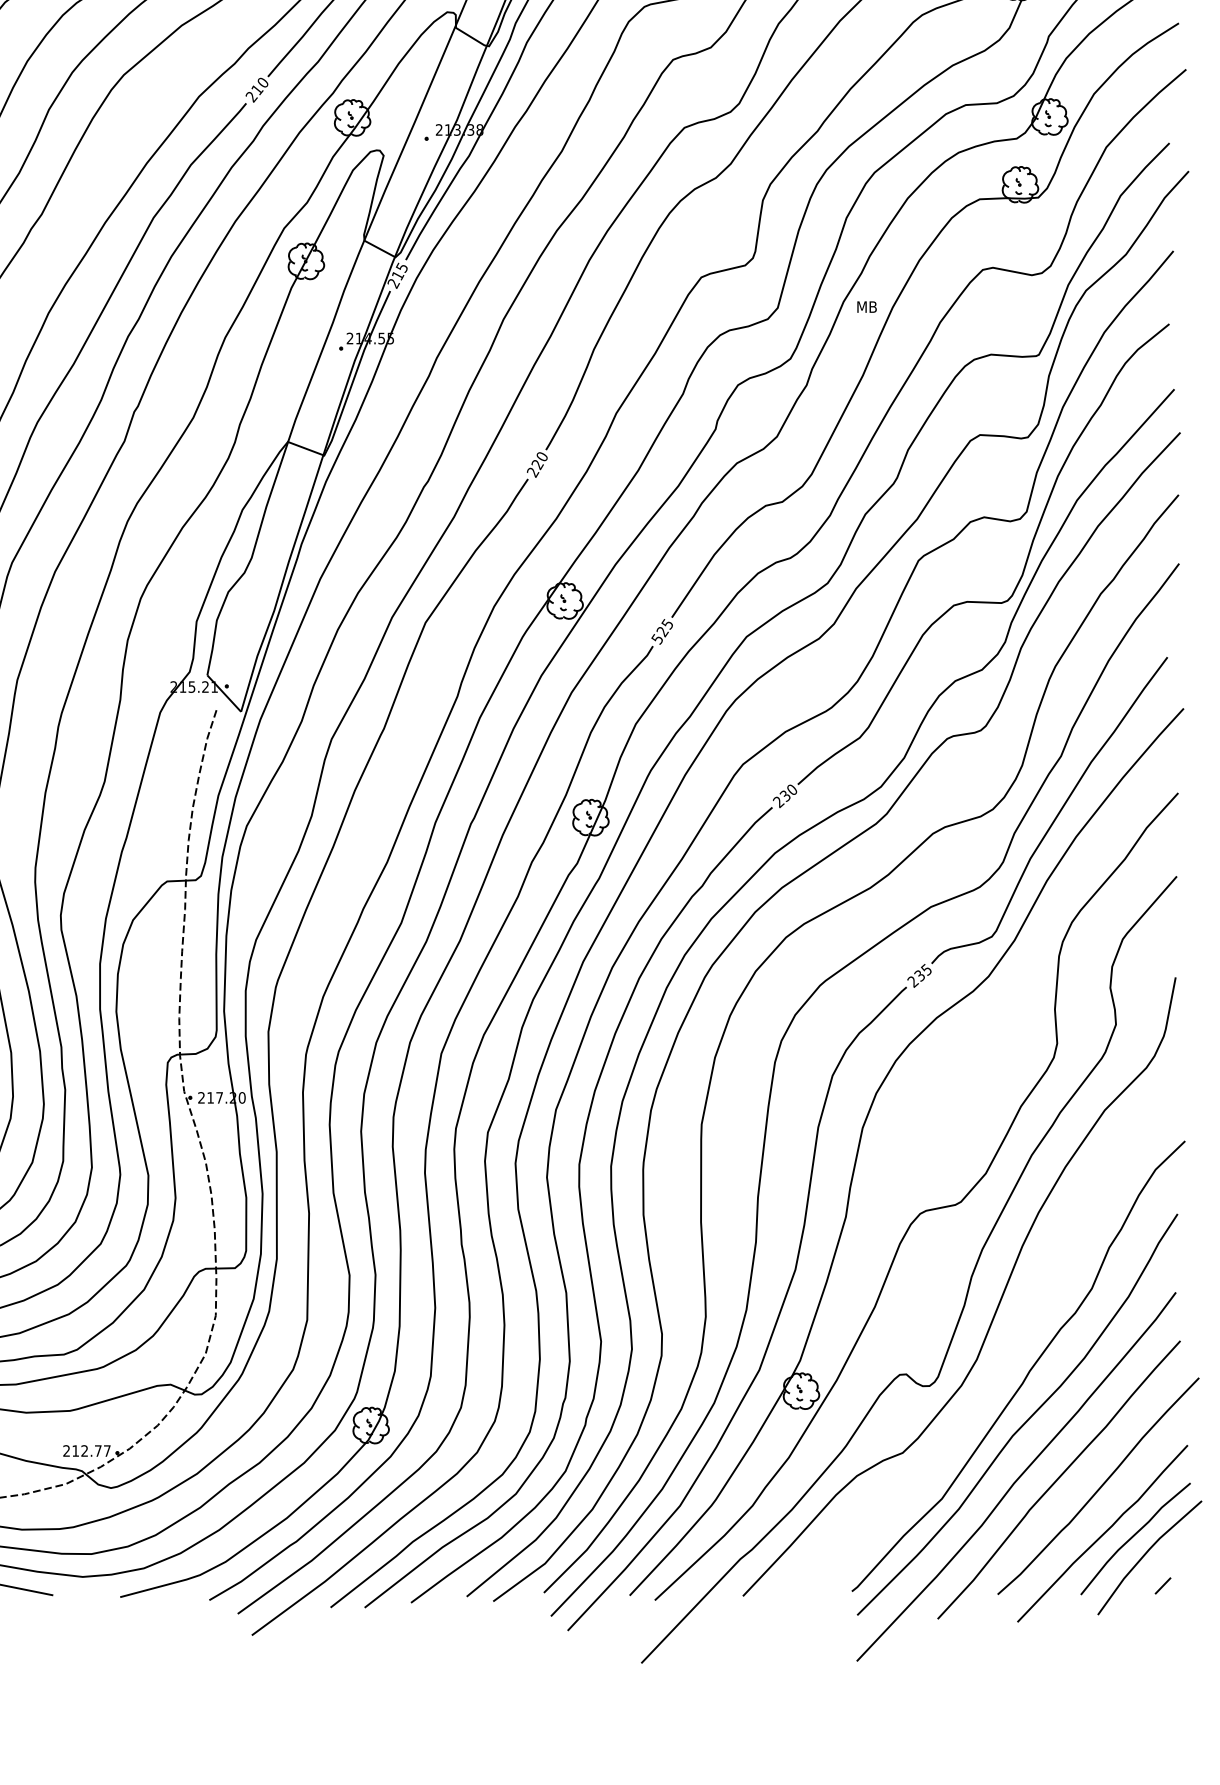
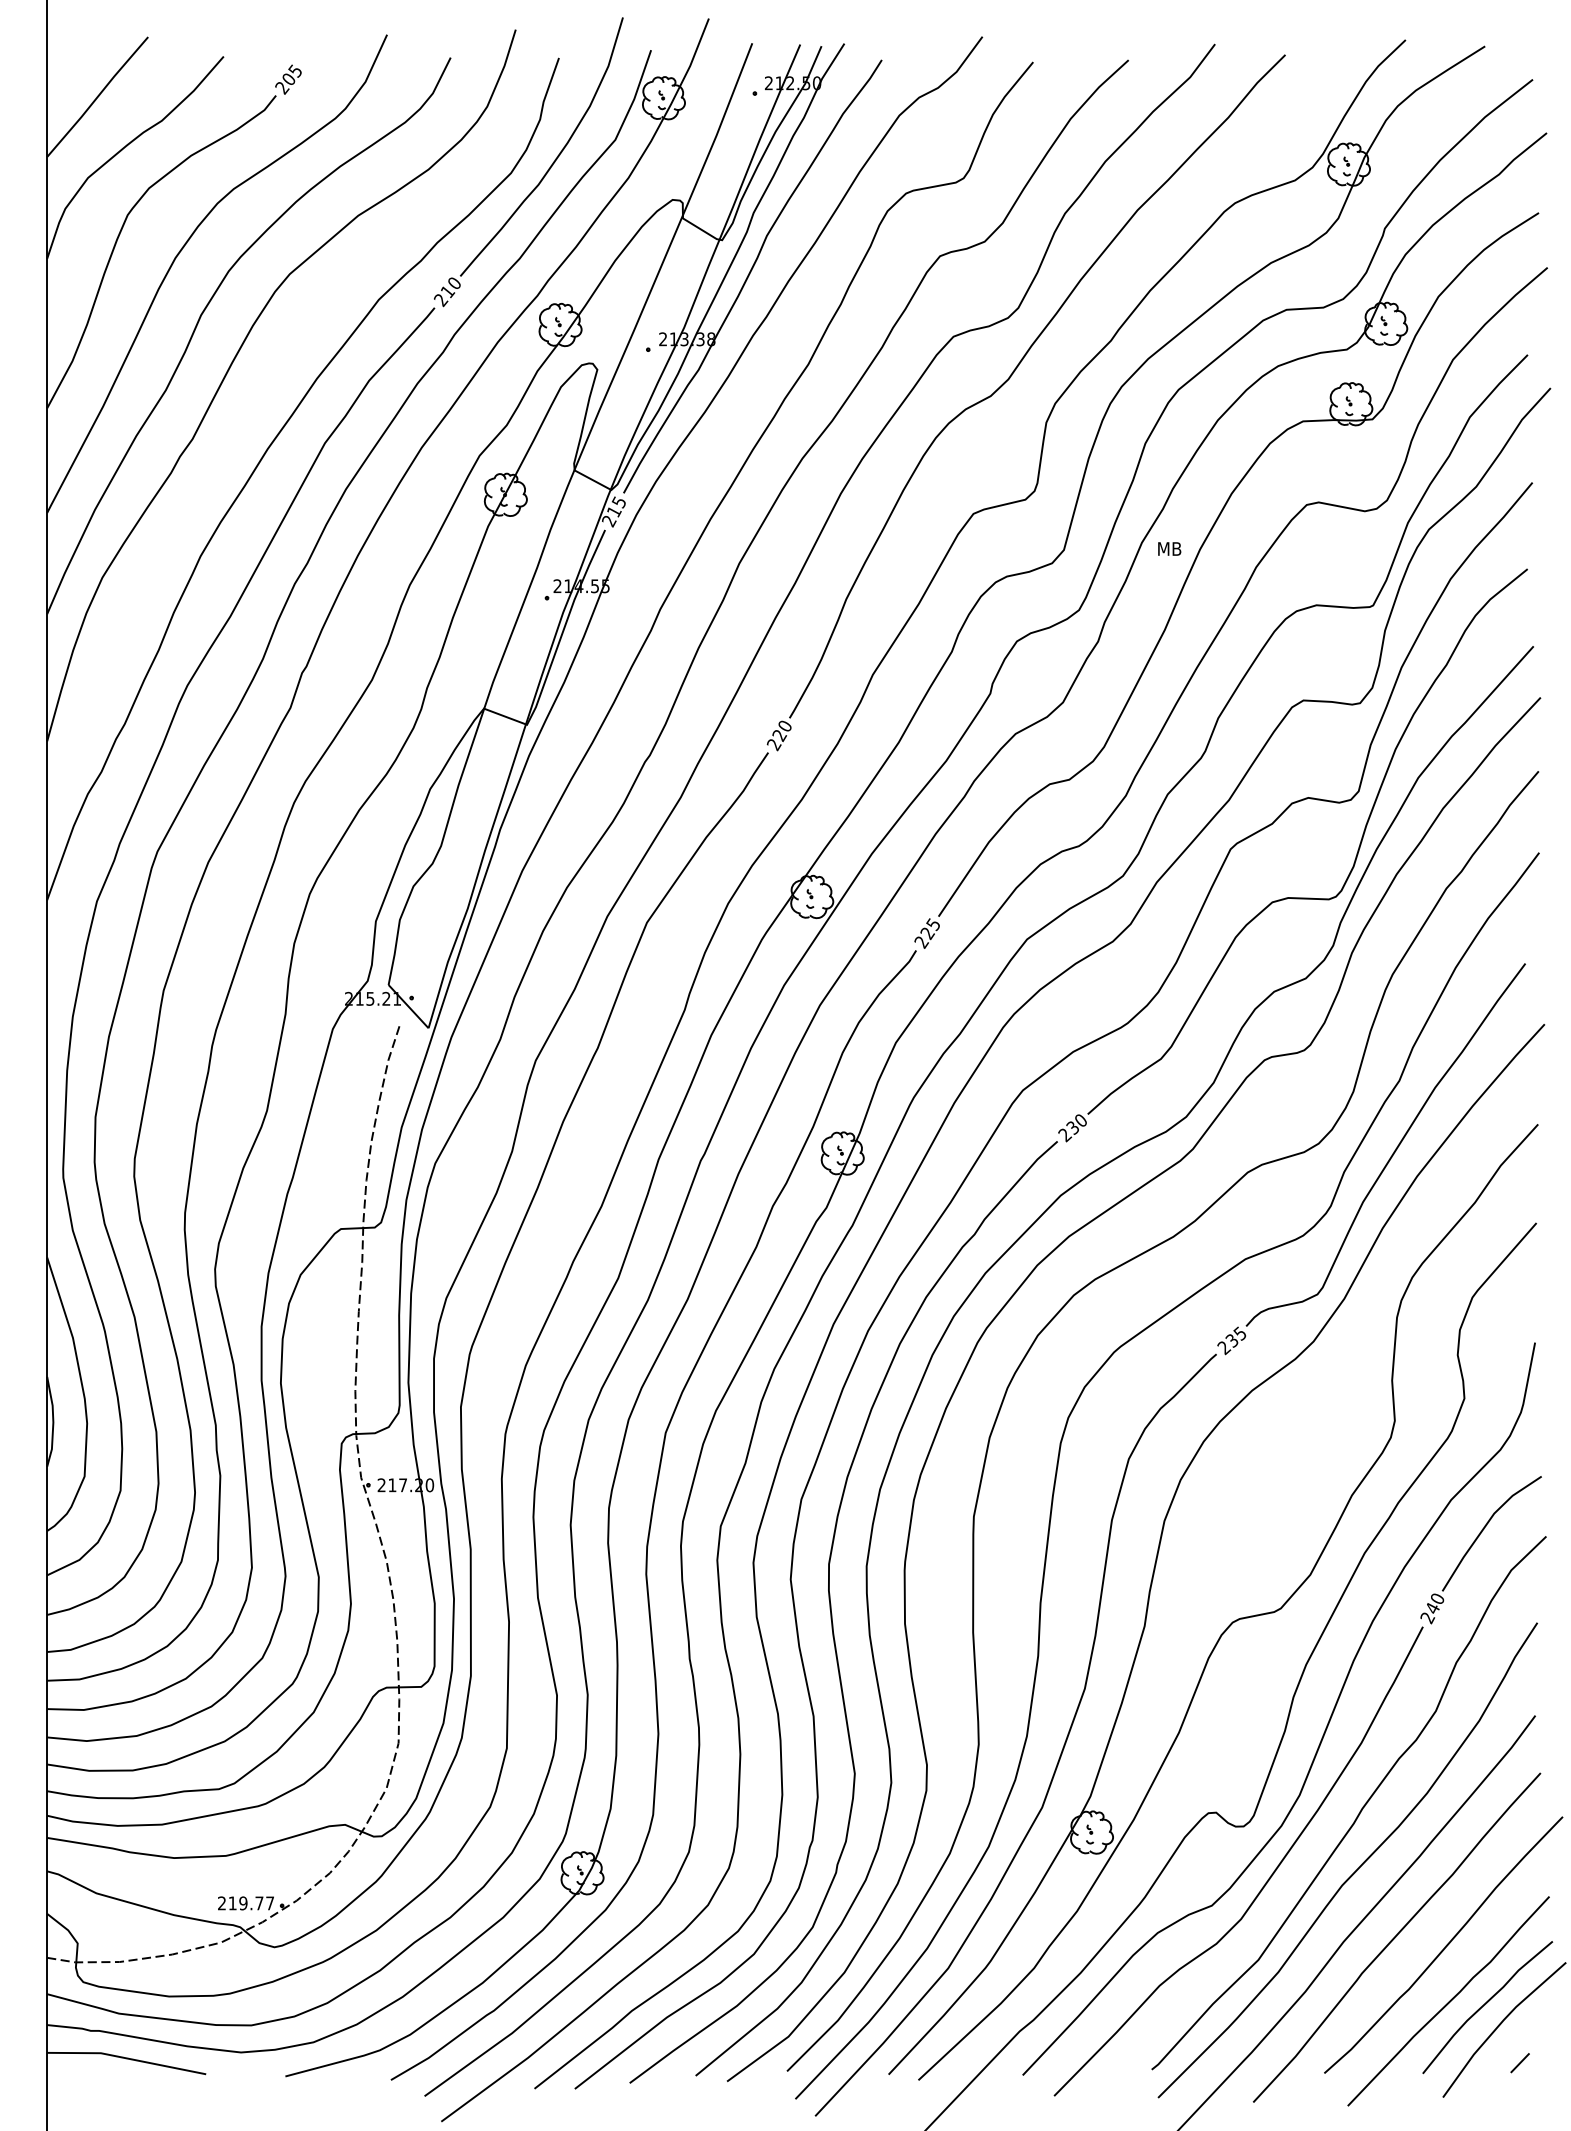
text: (657, 638) -> (921, 941), 525 -> 225
part: (995, 1365) -> (1321, 1802), added
text: (84, 1451) -> (243, 1903), 212.77 -> 219.77

